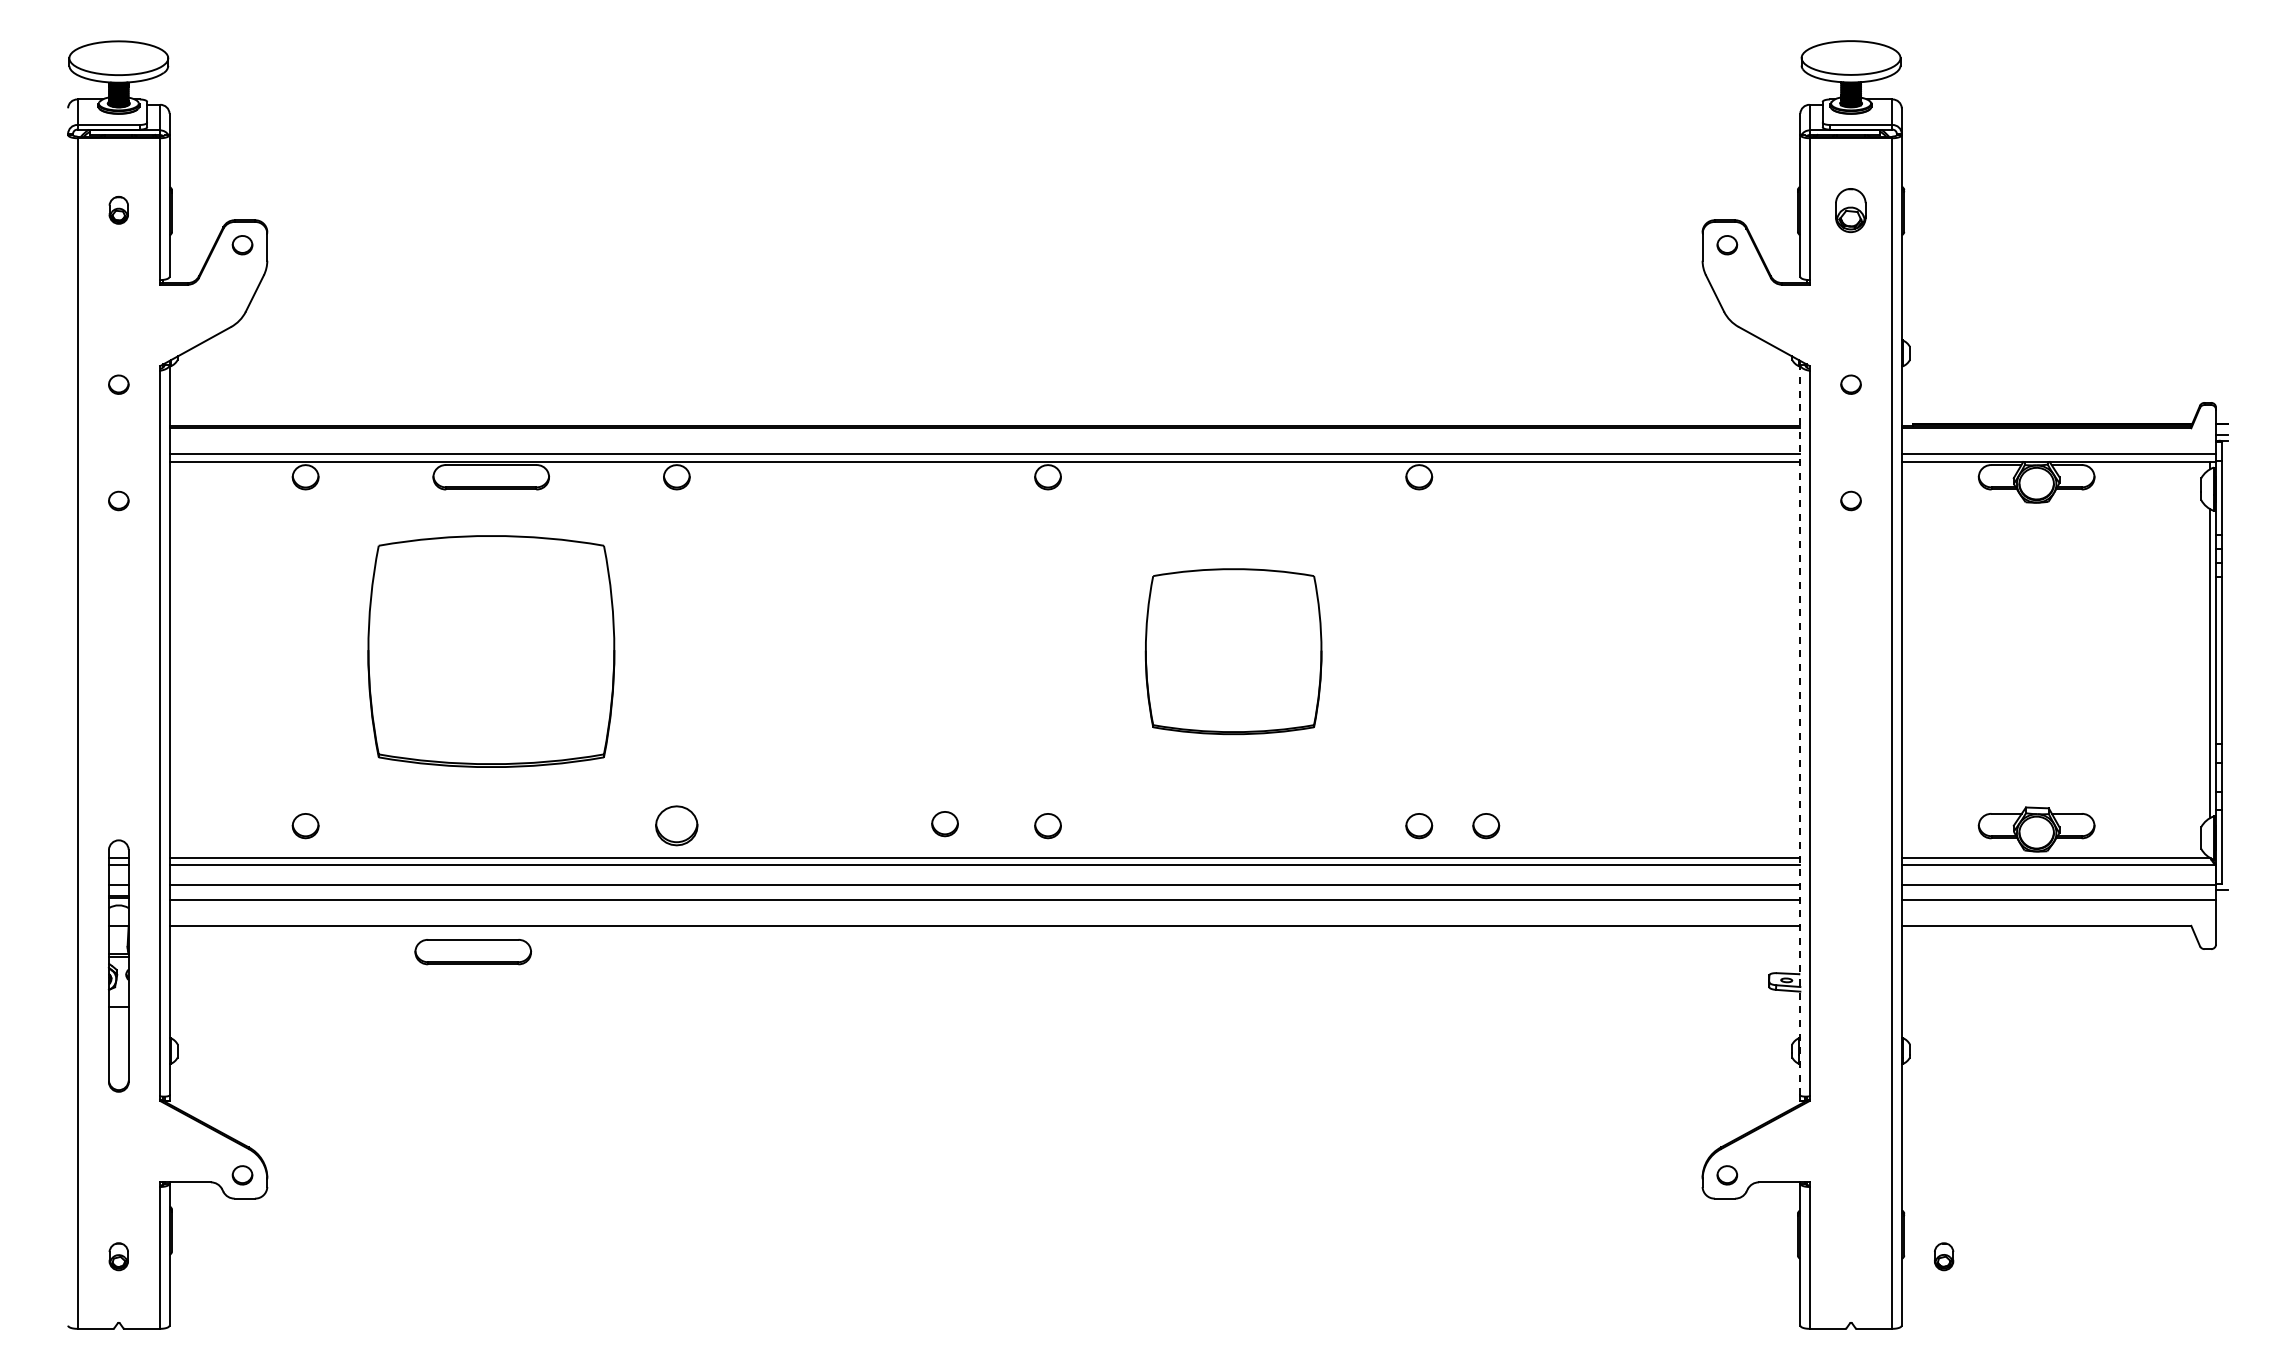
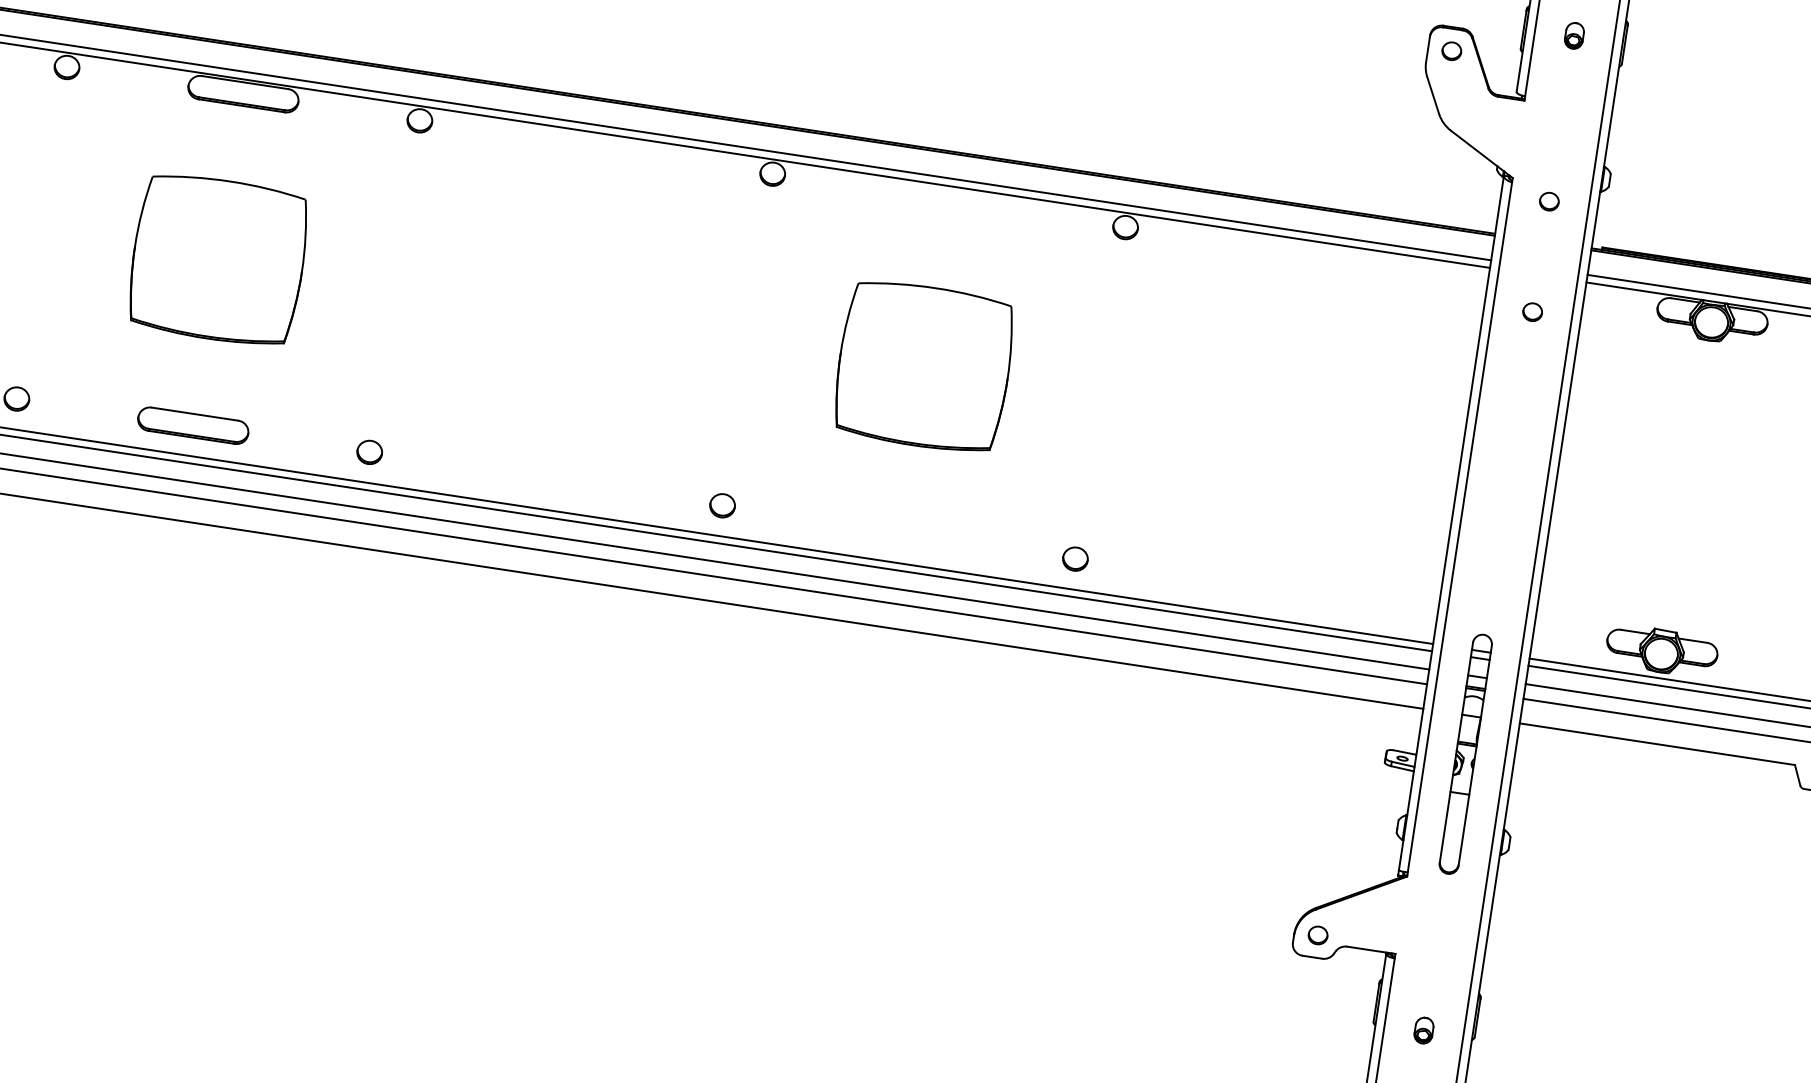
part: (1851, 209) -> (1574, 35), size x0.62
part: (490, 651) -> (217, 259), size x0.71
line: (1800, 729) -> (1451, 522), dashed -> solid
part: (944, 824) -> (624, 489), removed
part: (676, 826) -> (369, 452), size x0.62
part: (1486, 826) -> (1139, 569), removed
part: (473, 952) -> (193, 426), moved
part: (1850, 965) -> (1465, 753), added
part: (1944, 1256) -> (1424, 1030), moved

